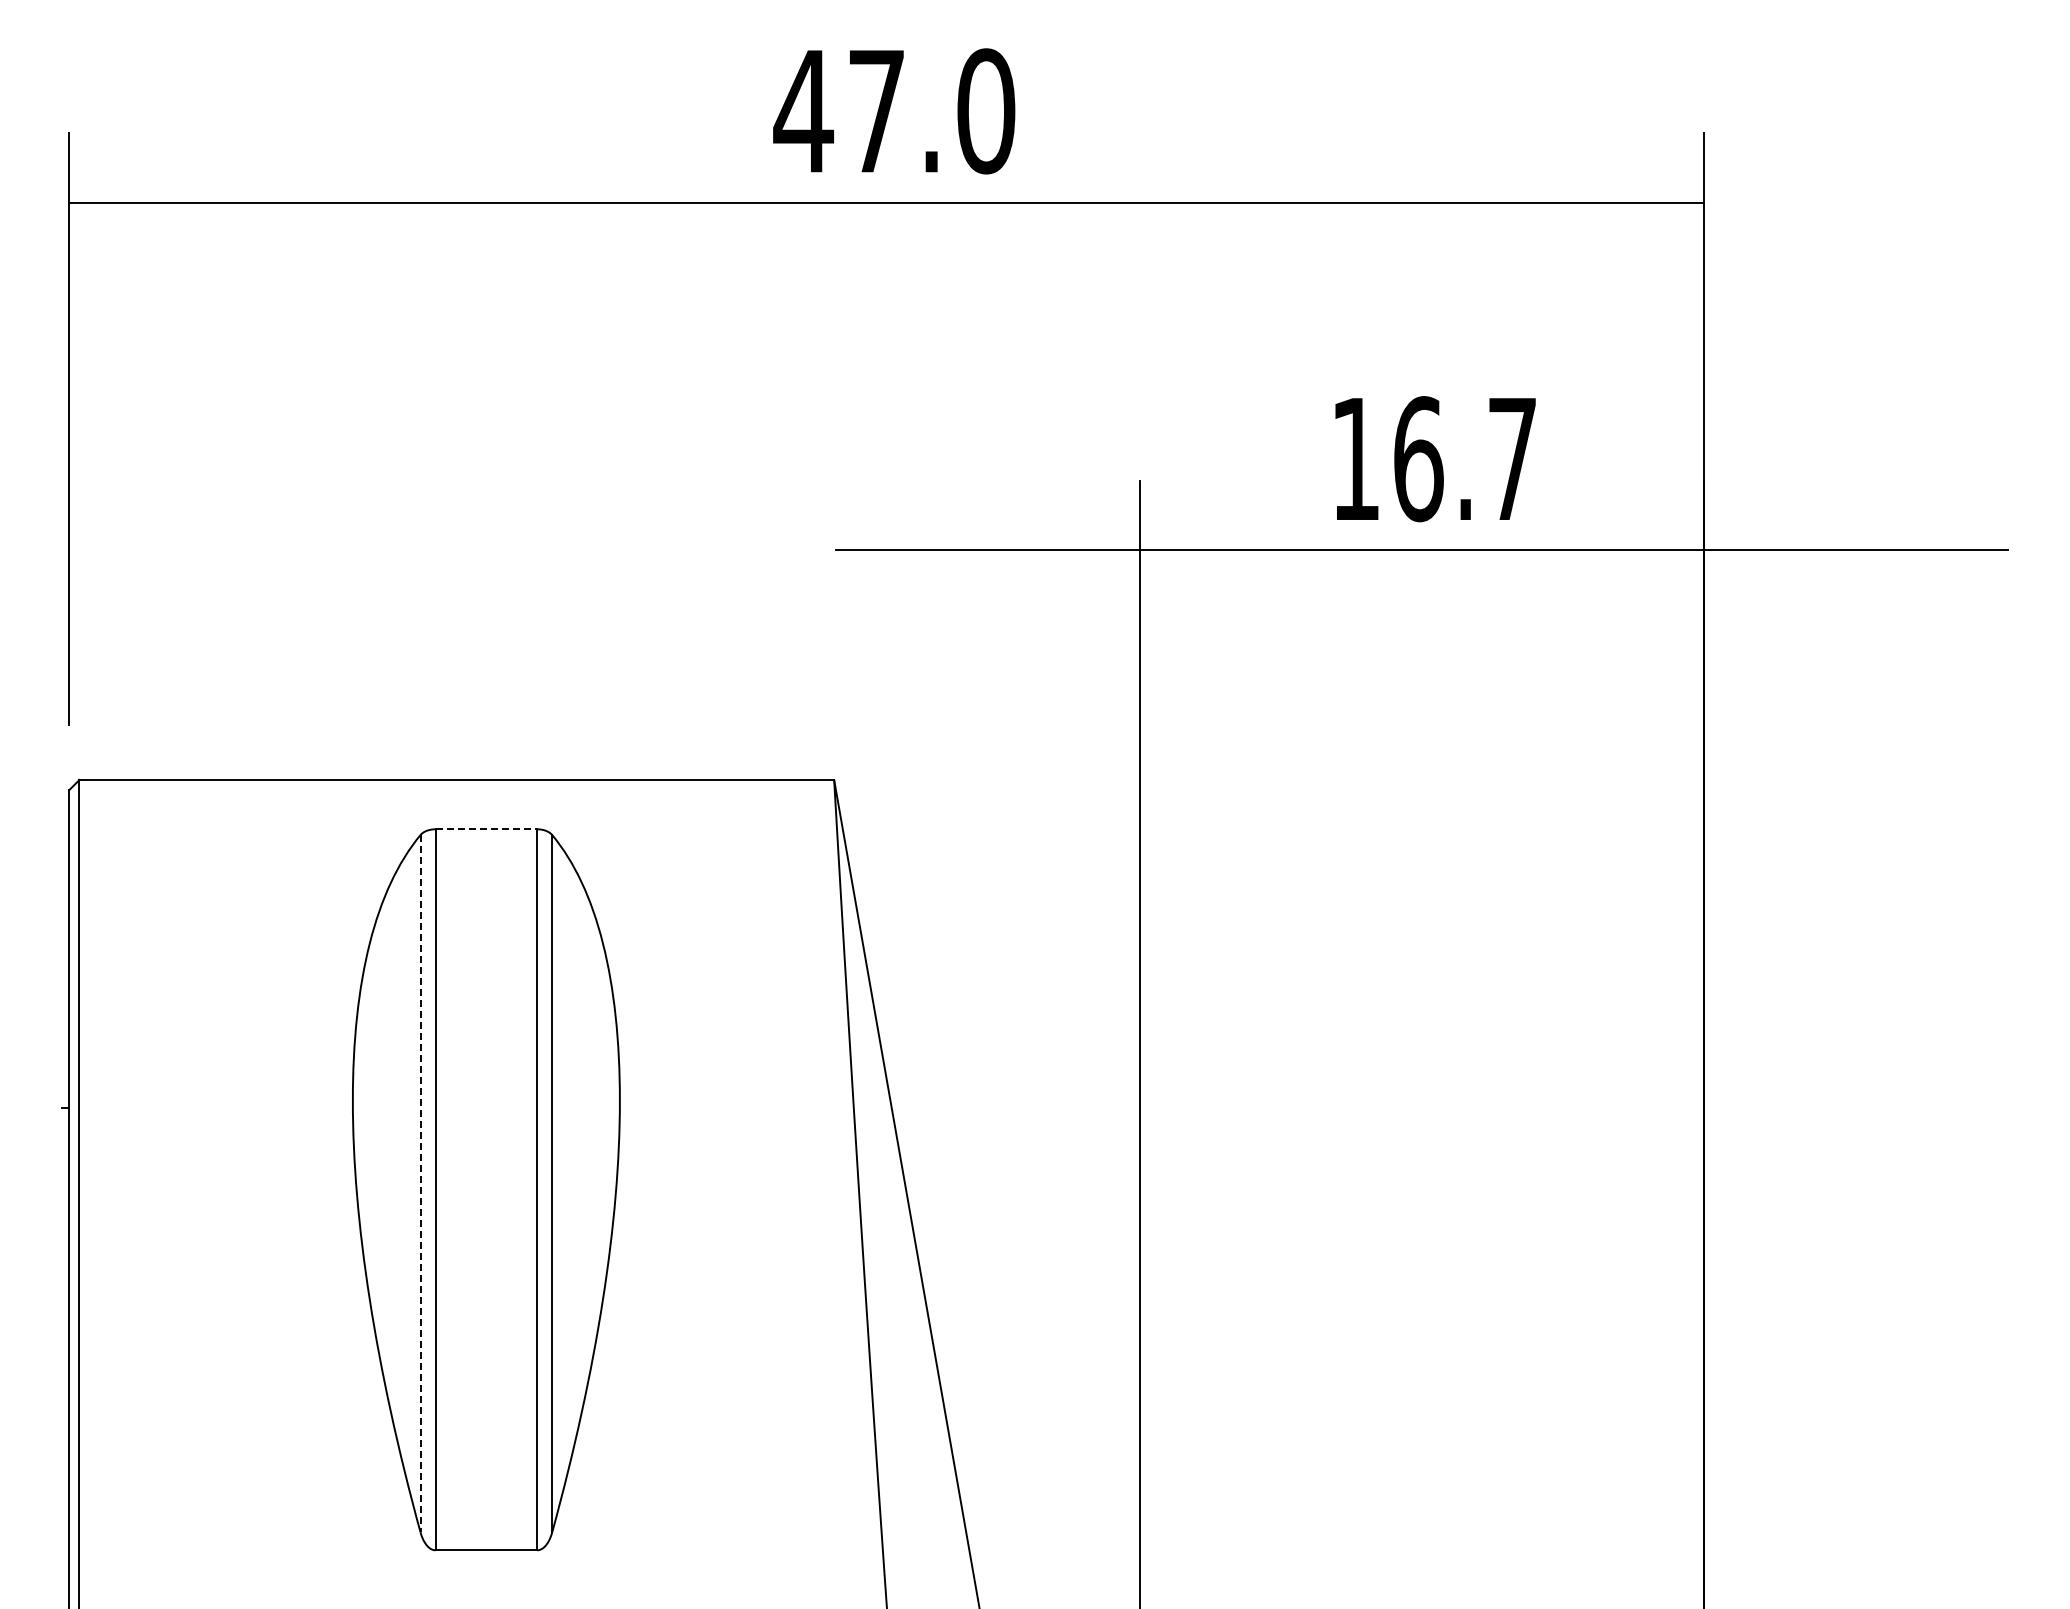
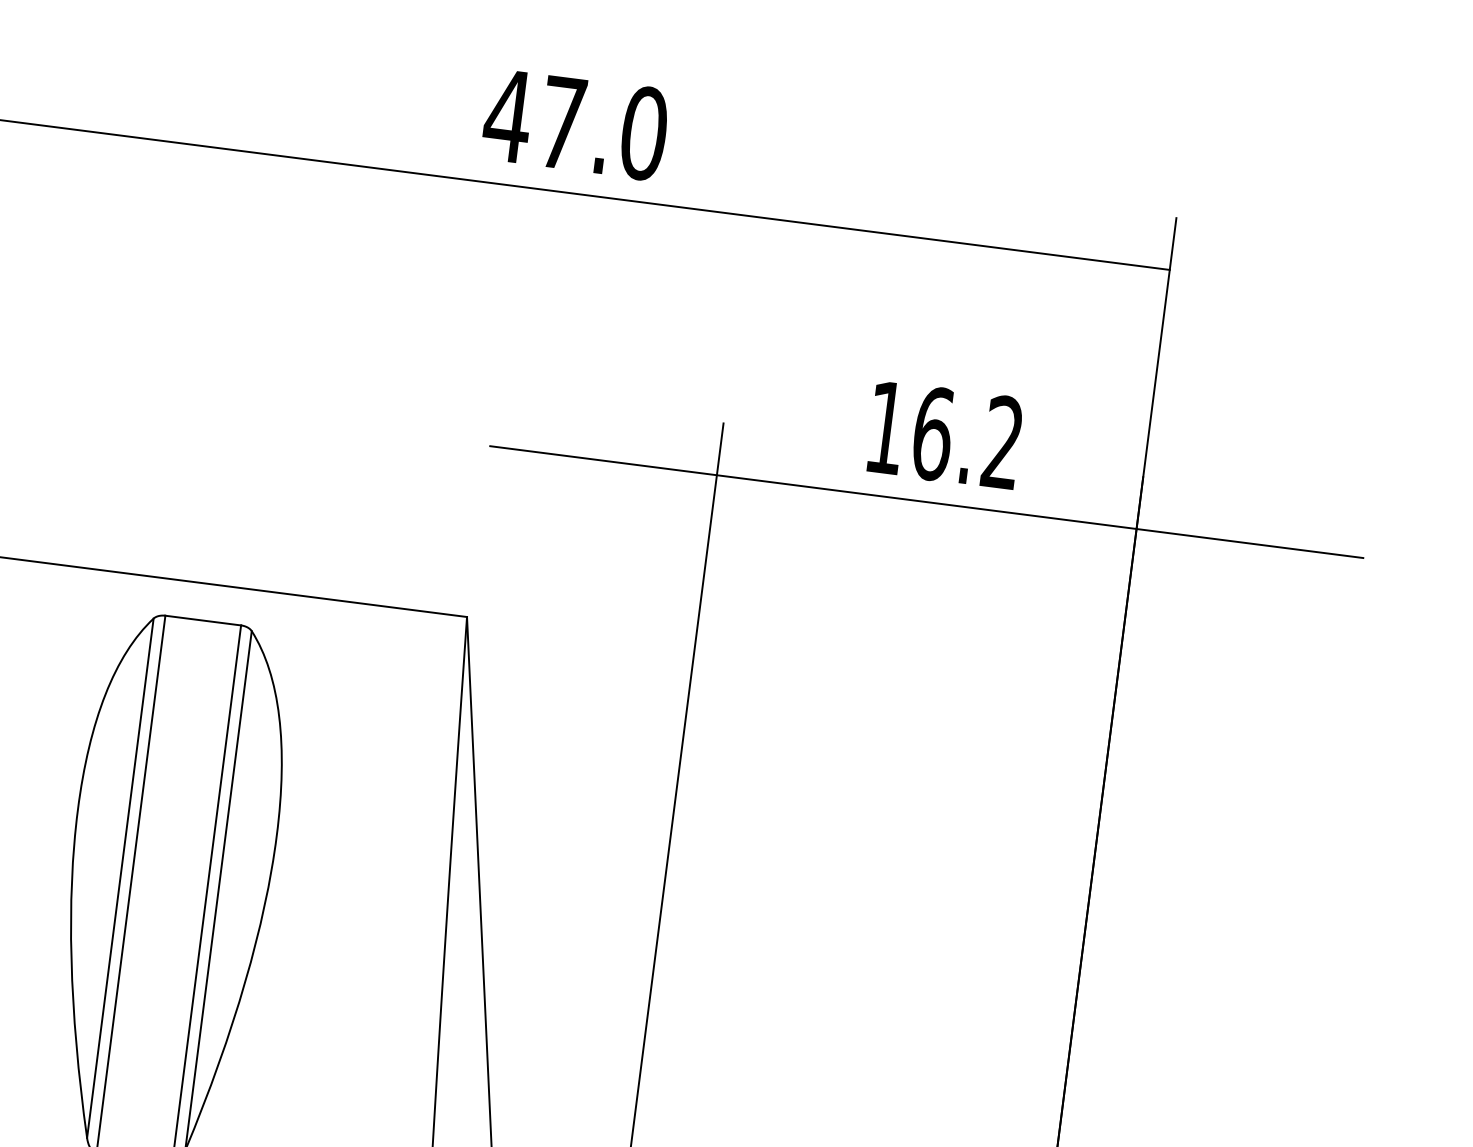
text: (1511, 457) -> (1002, 441), 16.7 -> 16.2
line: (486, 829) -> (203, 620), dashed -> solid
line: (420, 1183) -> (120, 878), dashed -> solid

